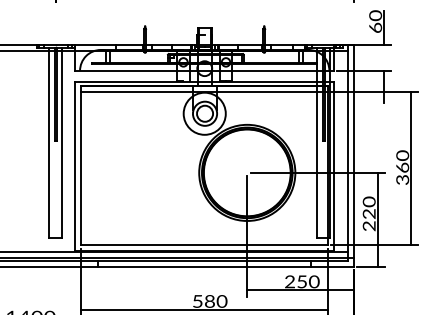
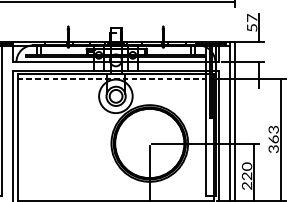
text: (375, 21) -> (252, 22), 60 -> 57
line: (205, 92) -> (116, 79), solid -> dashed
text: (402, 155) -> (273, 129), 360 -> 363

